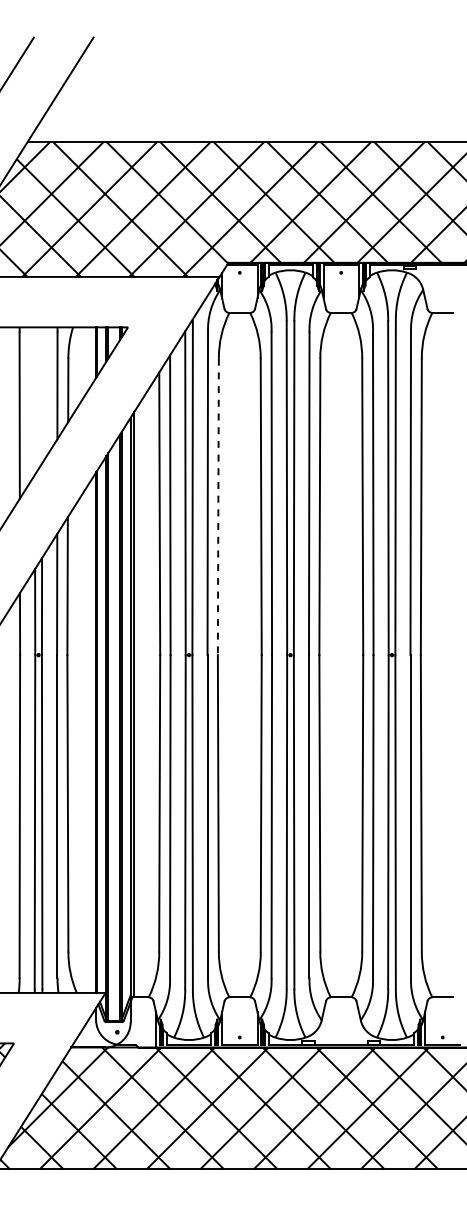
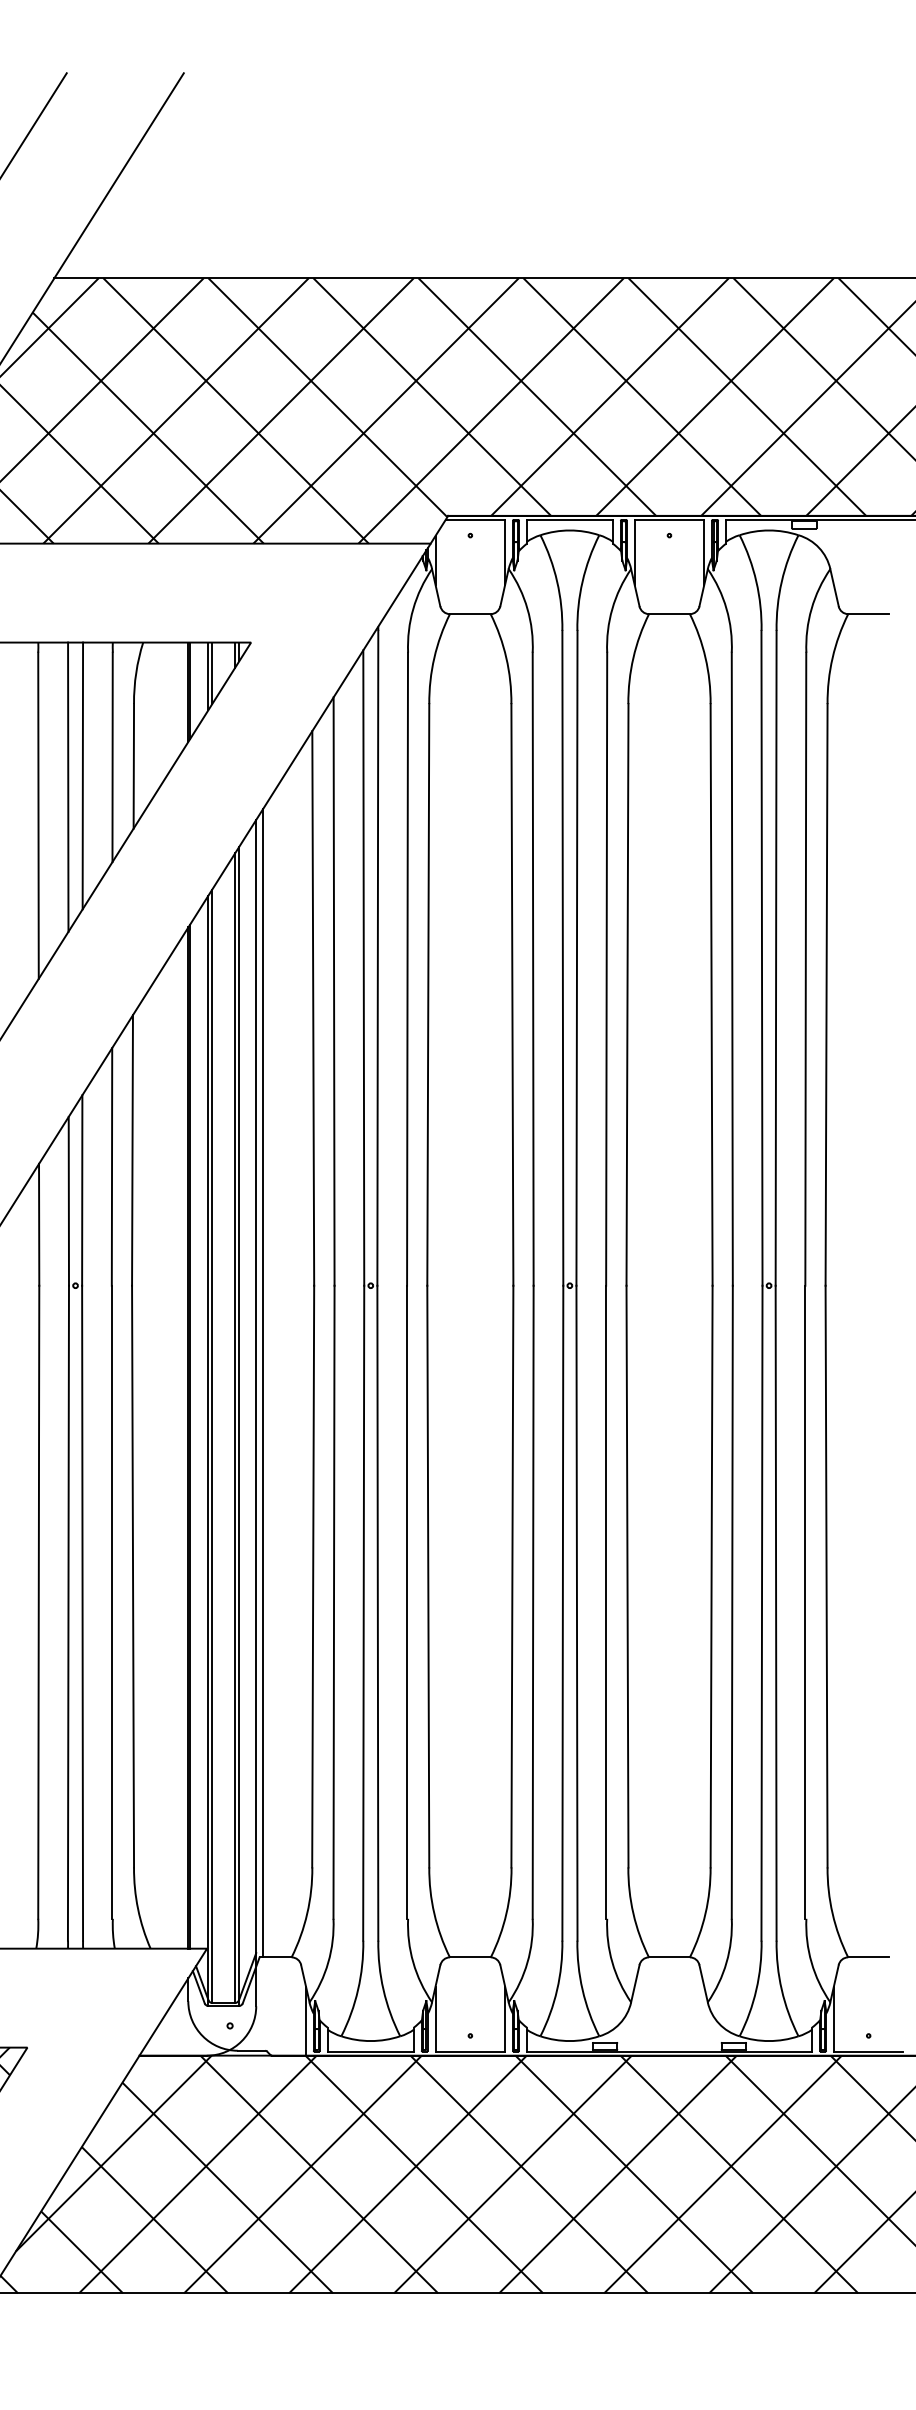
line: (42, 395) -> (83, 776), added
line: (34, 400) -> (67, 786), added
line: (218, 507) -> (428, 996), dashed -> solid

